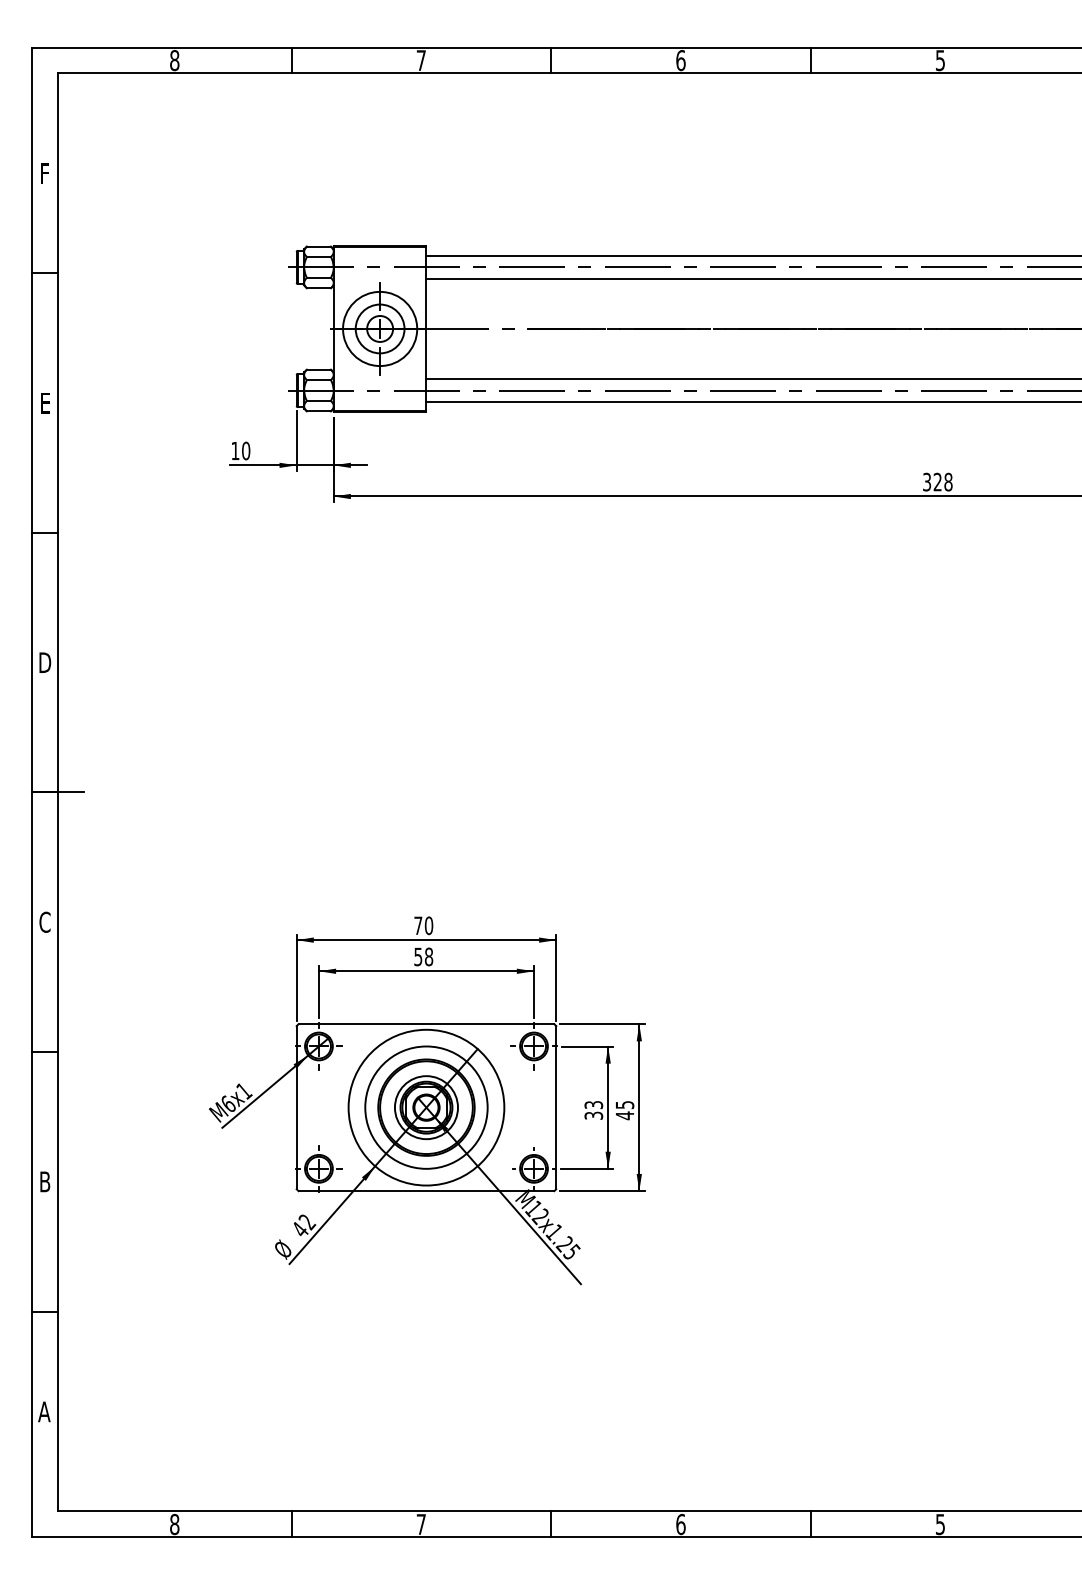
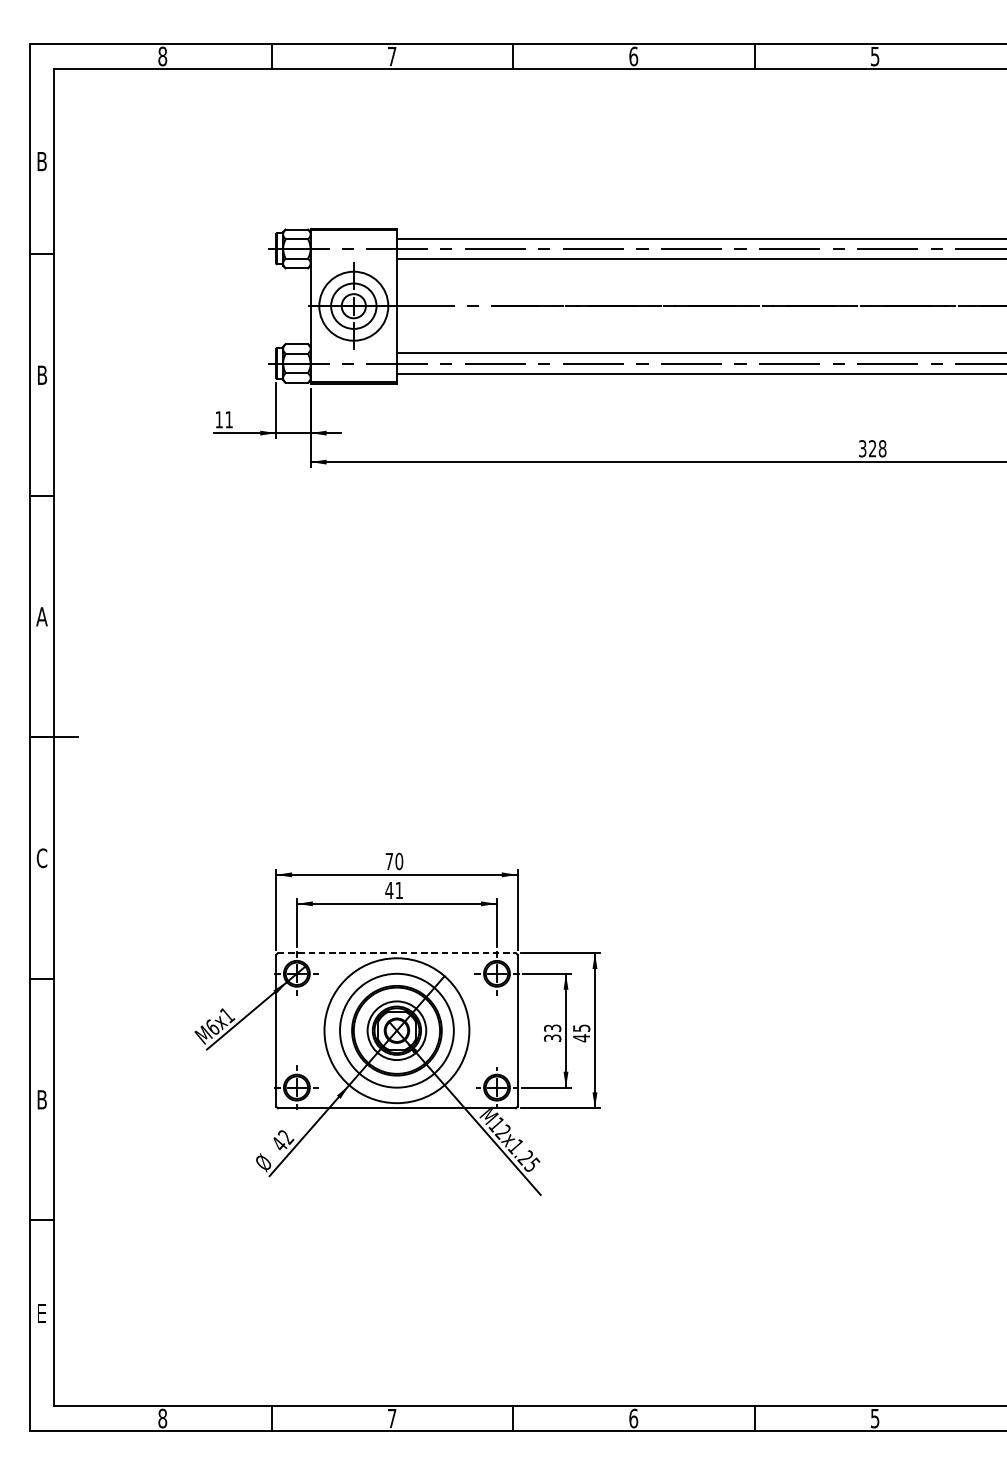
text: (45, 173) -> (42, 161), F -> B
text: (45, 402) -> (42, 374), E -> B
text: (246, 450) -> (229, 419), 10 -> 11
text: (44, 662) -> (41, 616), D -> A
text: (423, 956) -> (394, 890), 58 -> 41
line: (426, 1024) -> (396, 953), solid -> dashed
text: (44, 1411) -> (41, 1313), A -> E

